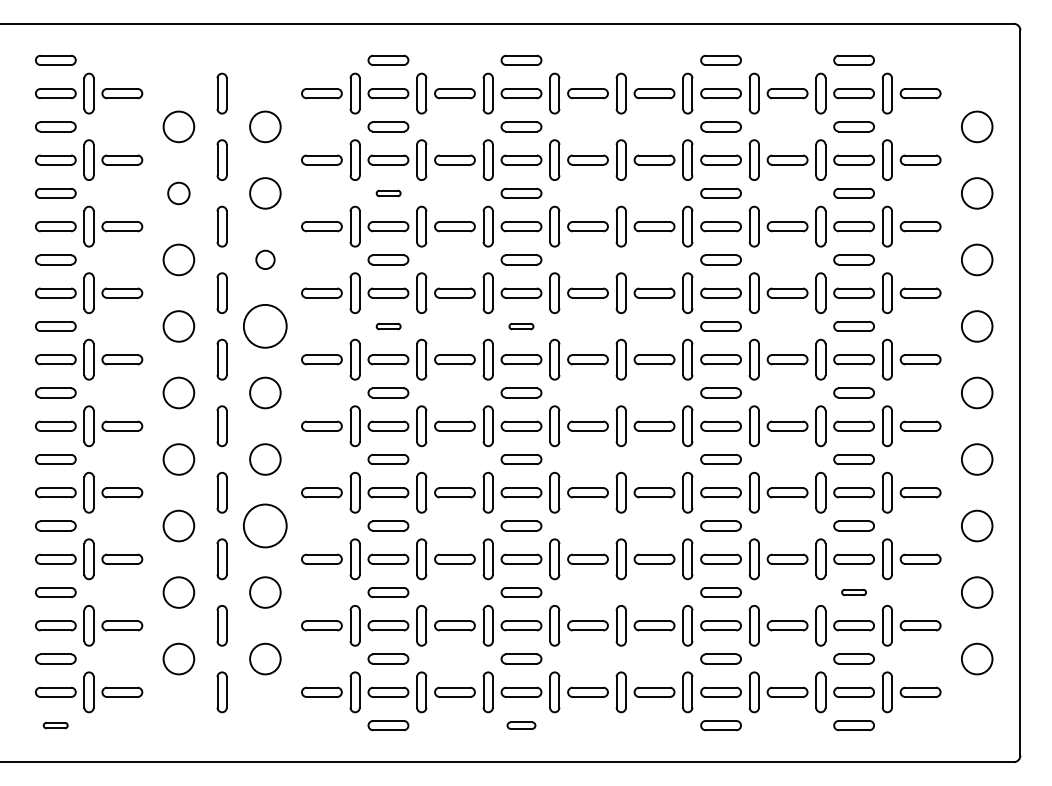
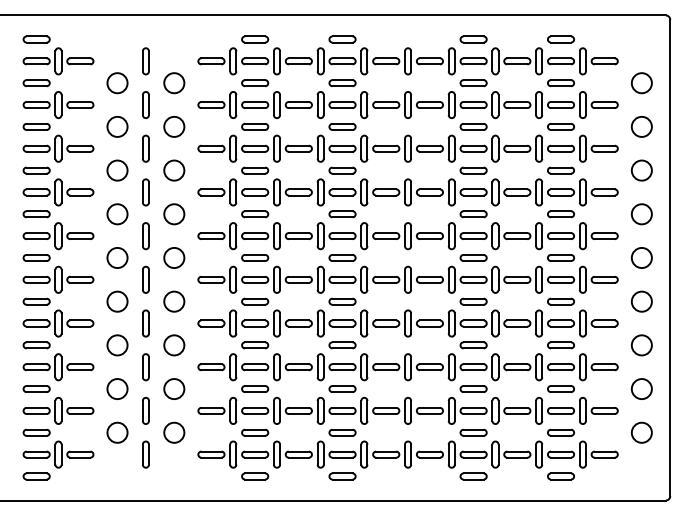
circle: (178, 192) -> (117, 126), size x1.43
part: (388, 192) -> (255, 126), size x1.67
circle: (265, 259) -> (174, 170), size x1.67
circle: (265, 326) -> (174, 214), size x0.71
part: (388, 326) -> (255, 214), size x1.67
part: (521, 326) -> (342, 214), size x1.67
circle: (265, 526) -> (174, 345), size x0.71
part: (853, 591) -> (560, 388), size x1.67
part: (55, 725) -> (36, 476), size x1.67
part: (521, 725) -> (342, 476), size x1.43

